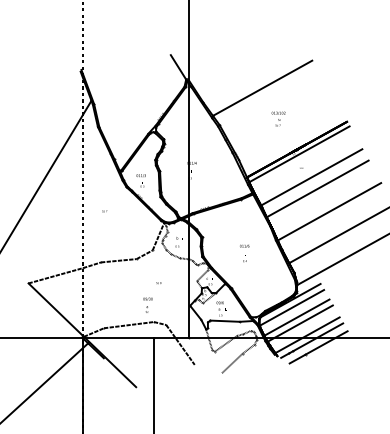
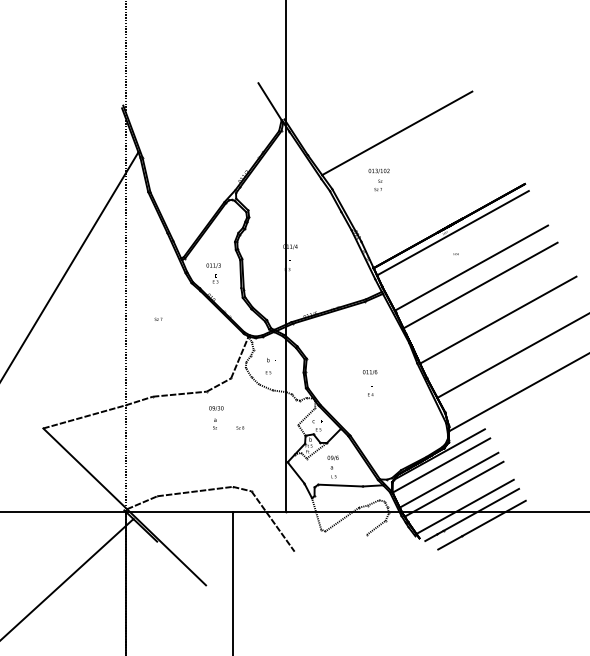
text: (278, 118) -> (378, 179), moved
text: (147, 304) -> (215, 416), moved
line: (232, 363) -> (351, 549), removed

